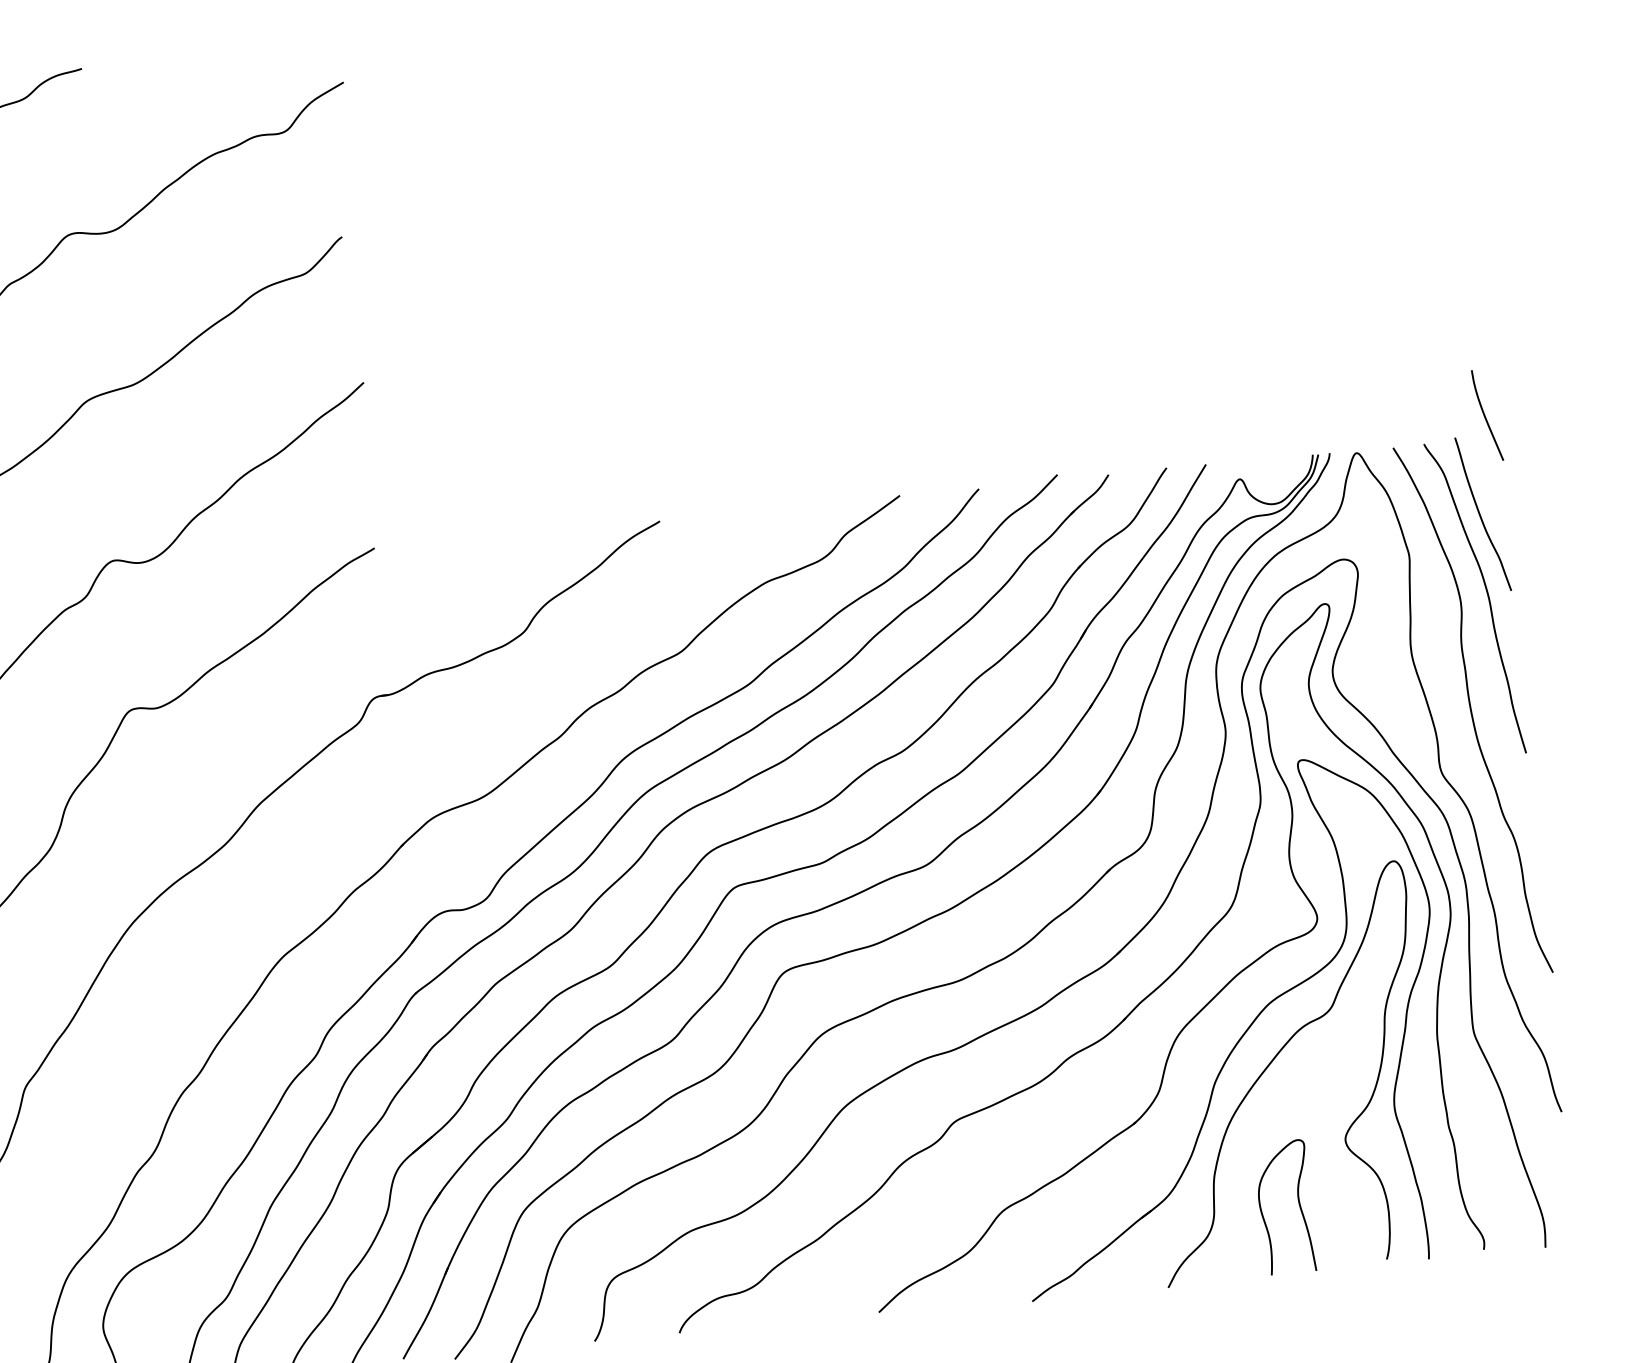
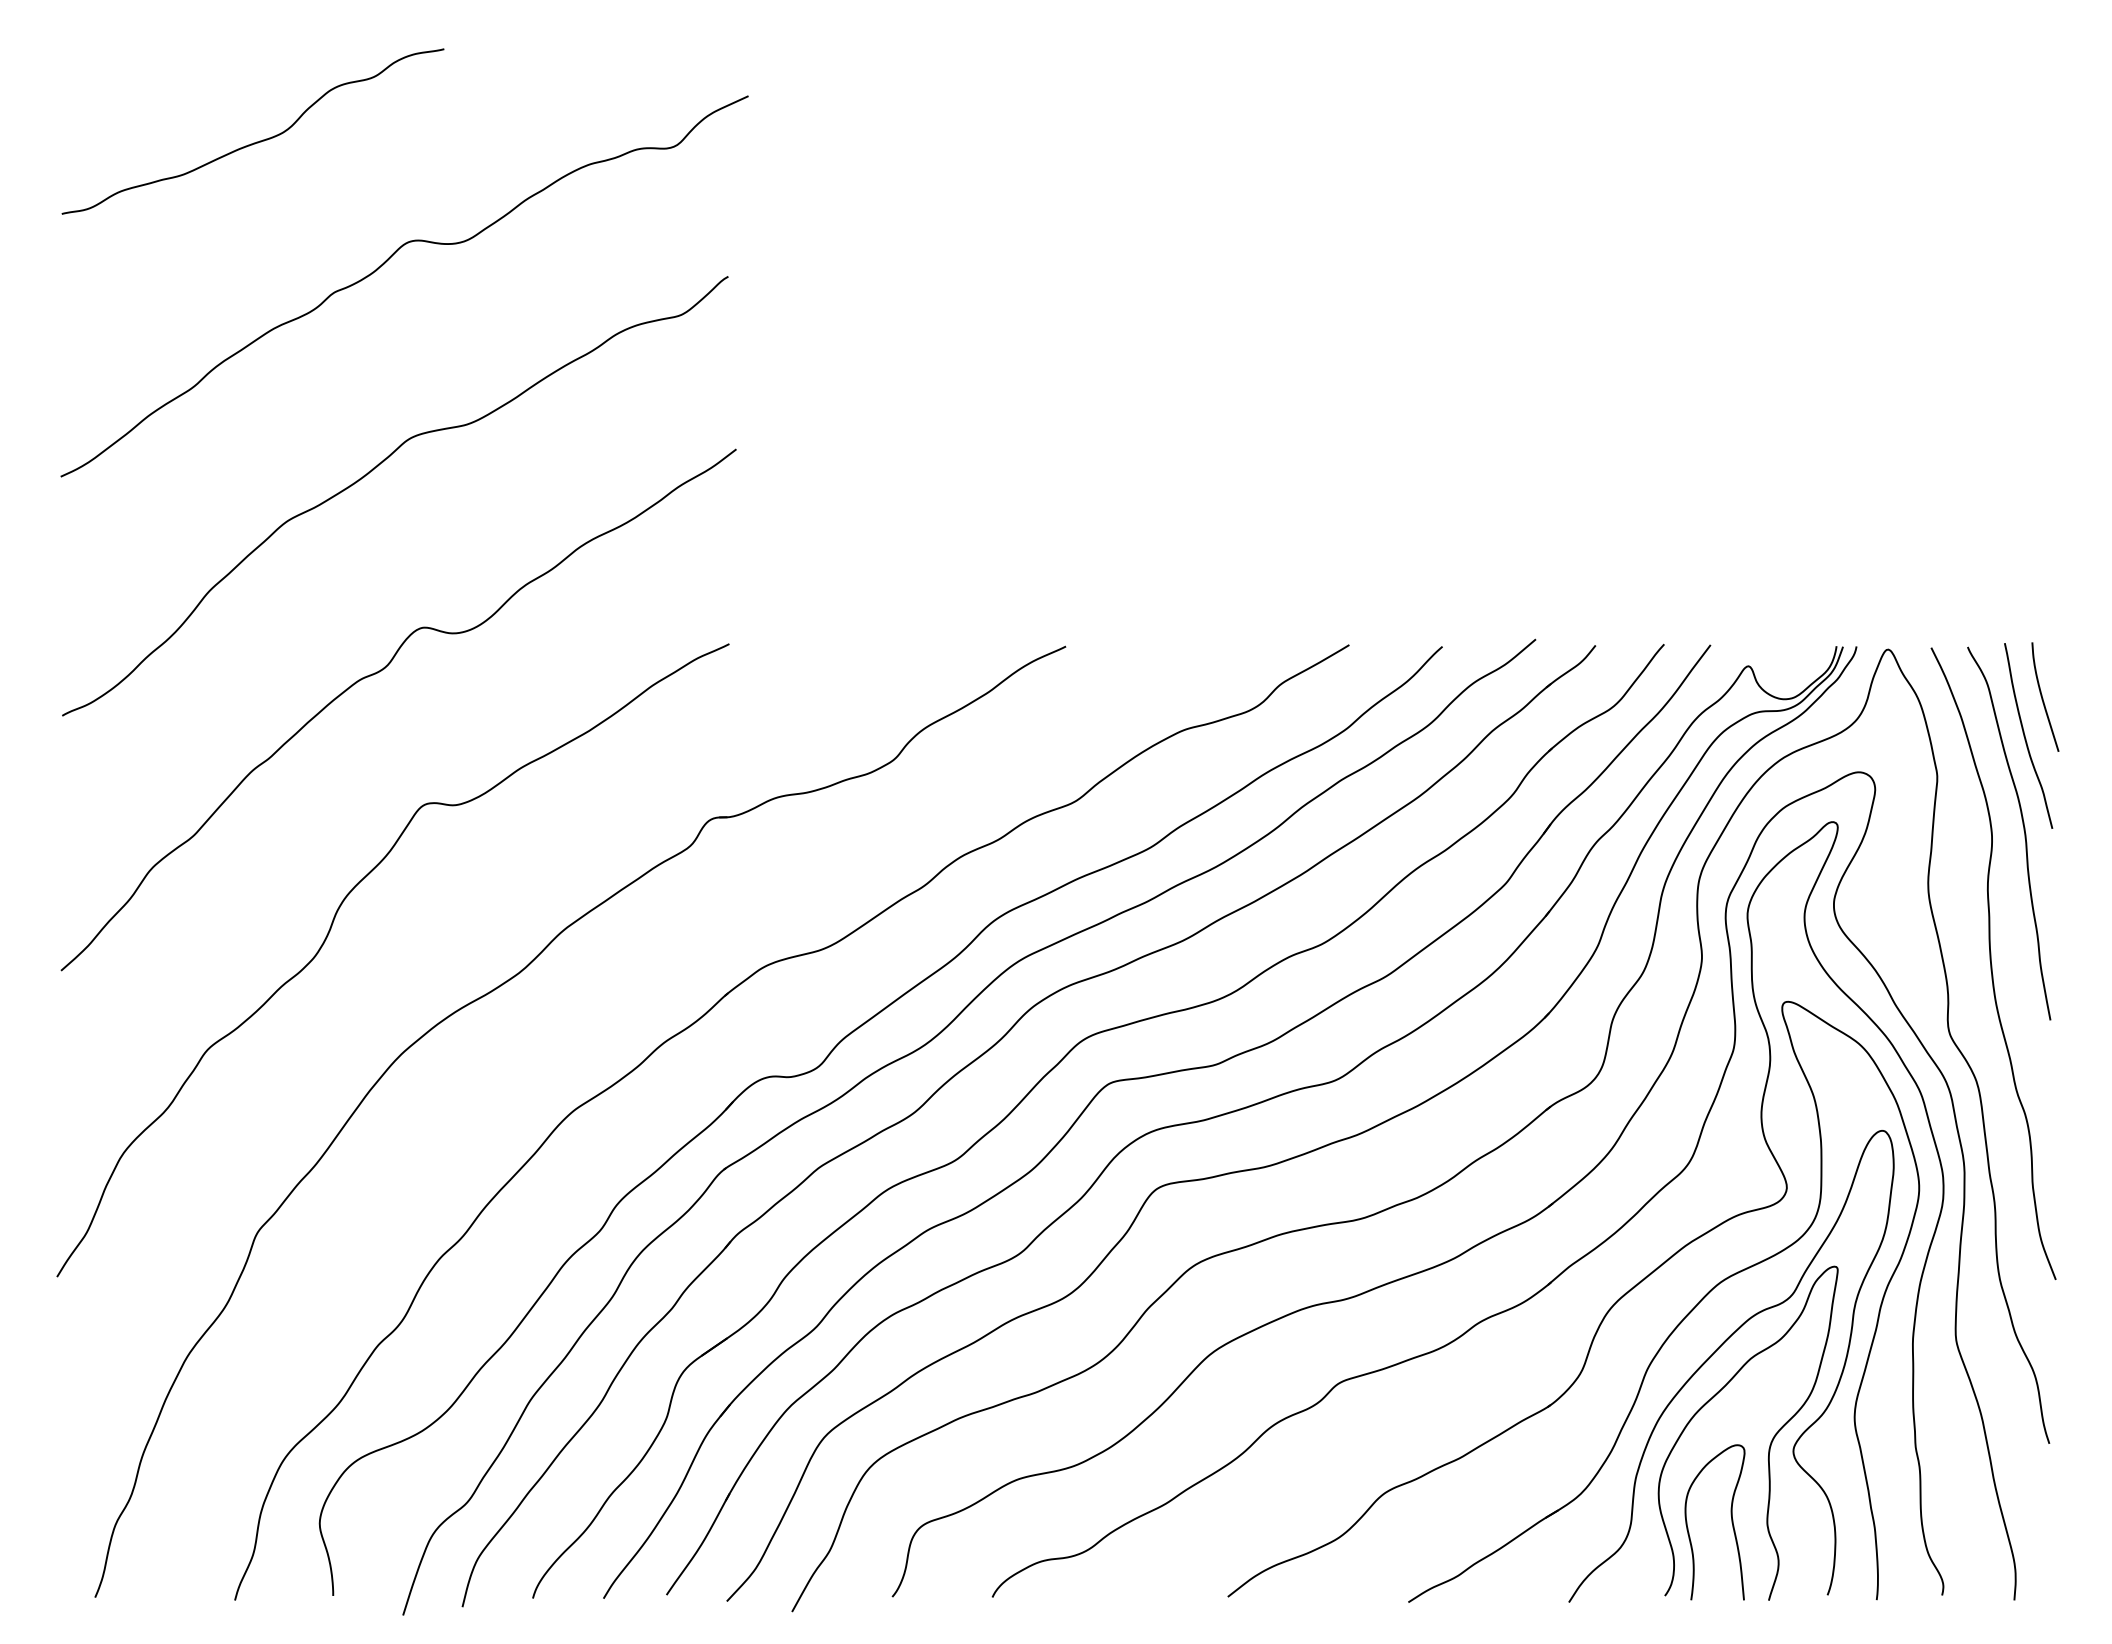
curve: (1486, 416) -> (2043, 698), moved
curve: (1325, 1134) -> (1770, 1442), added

